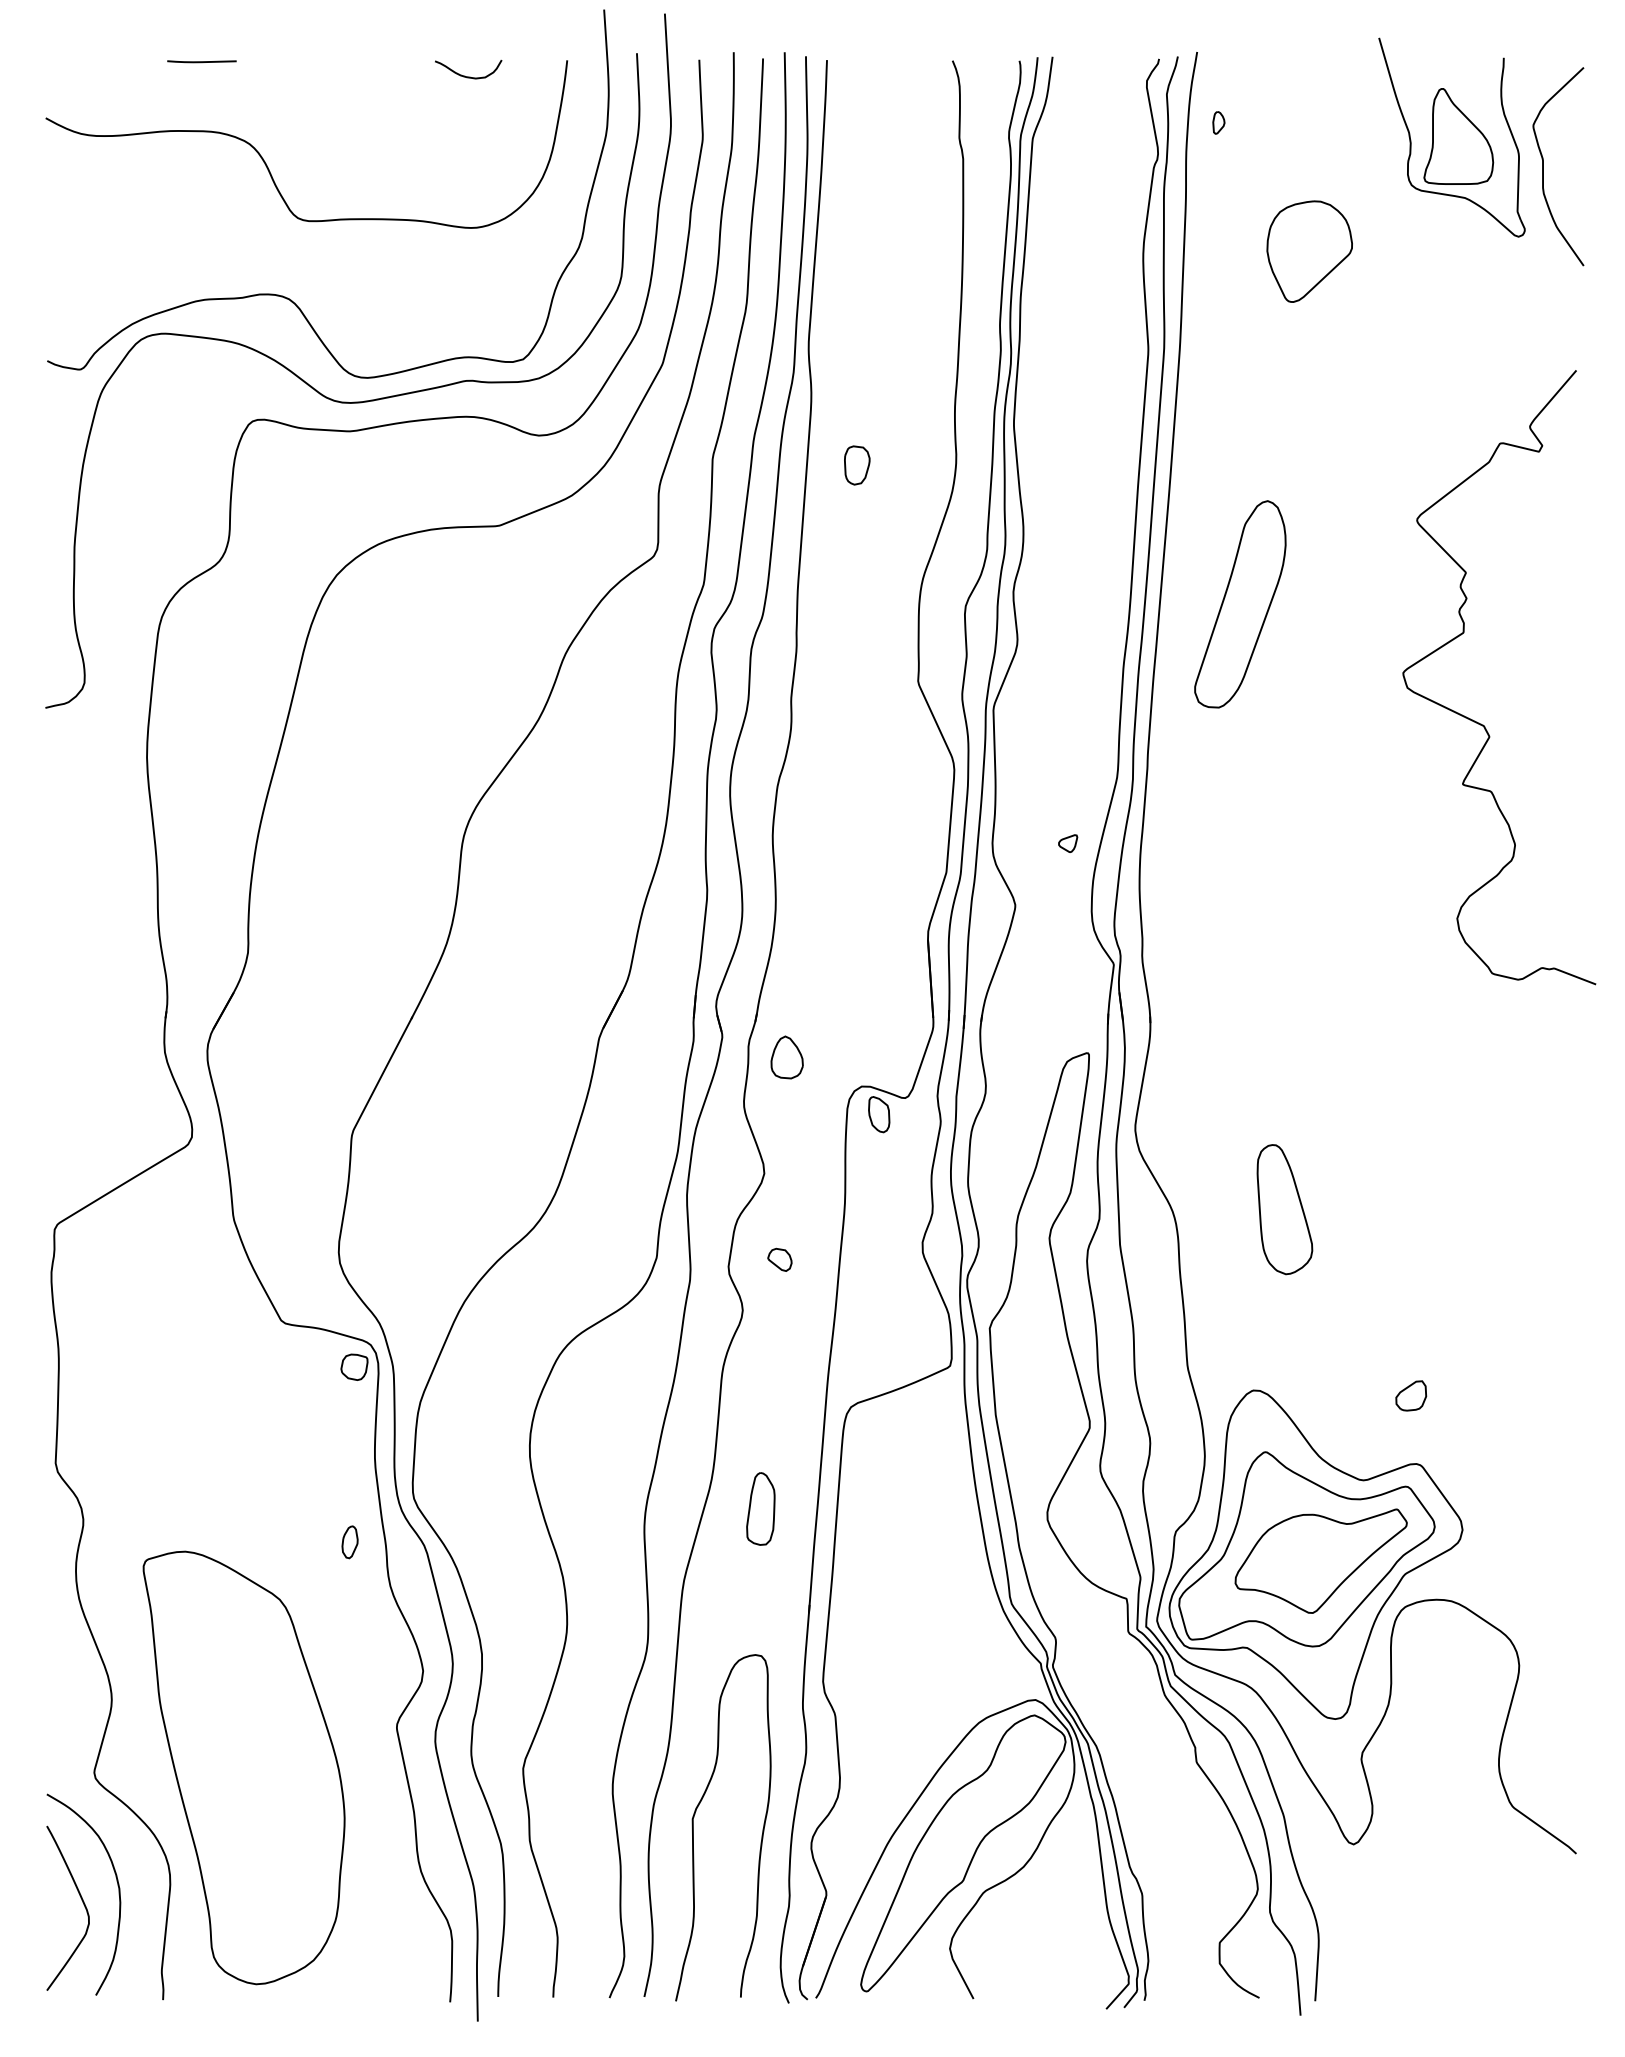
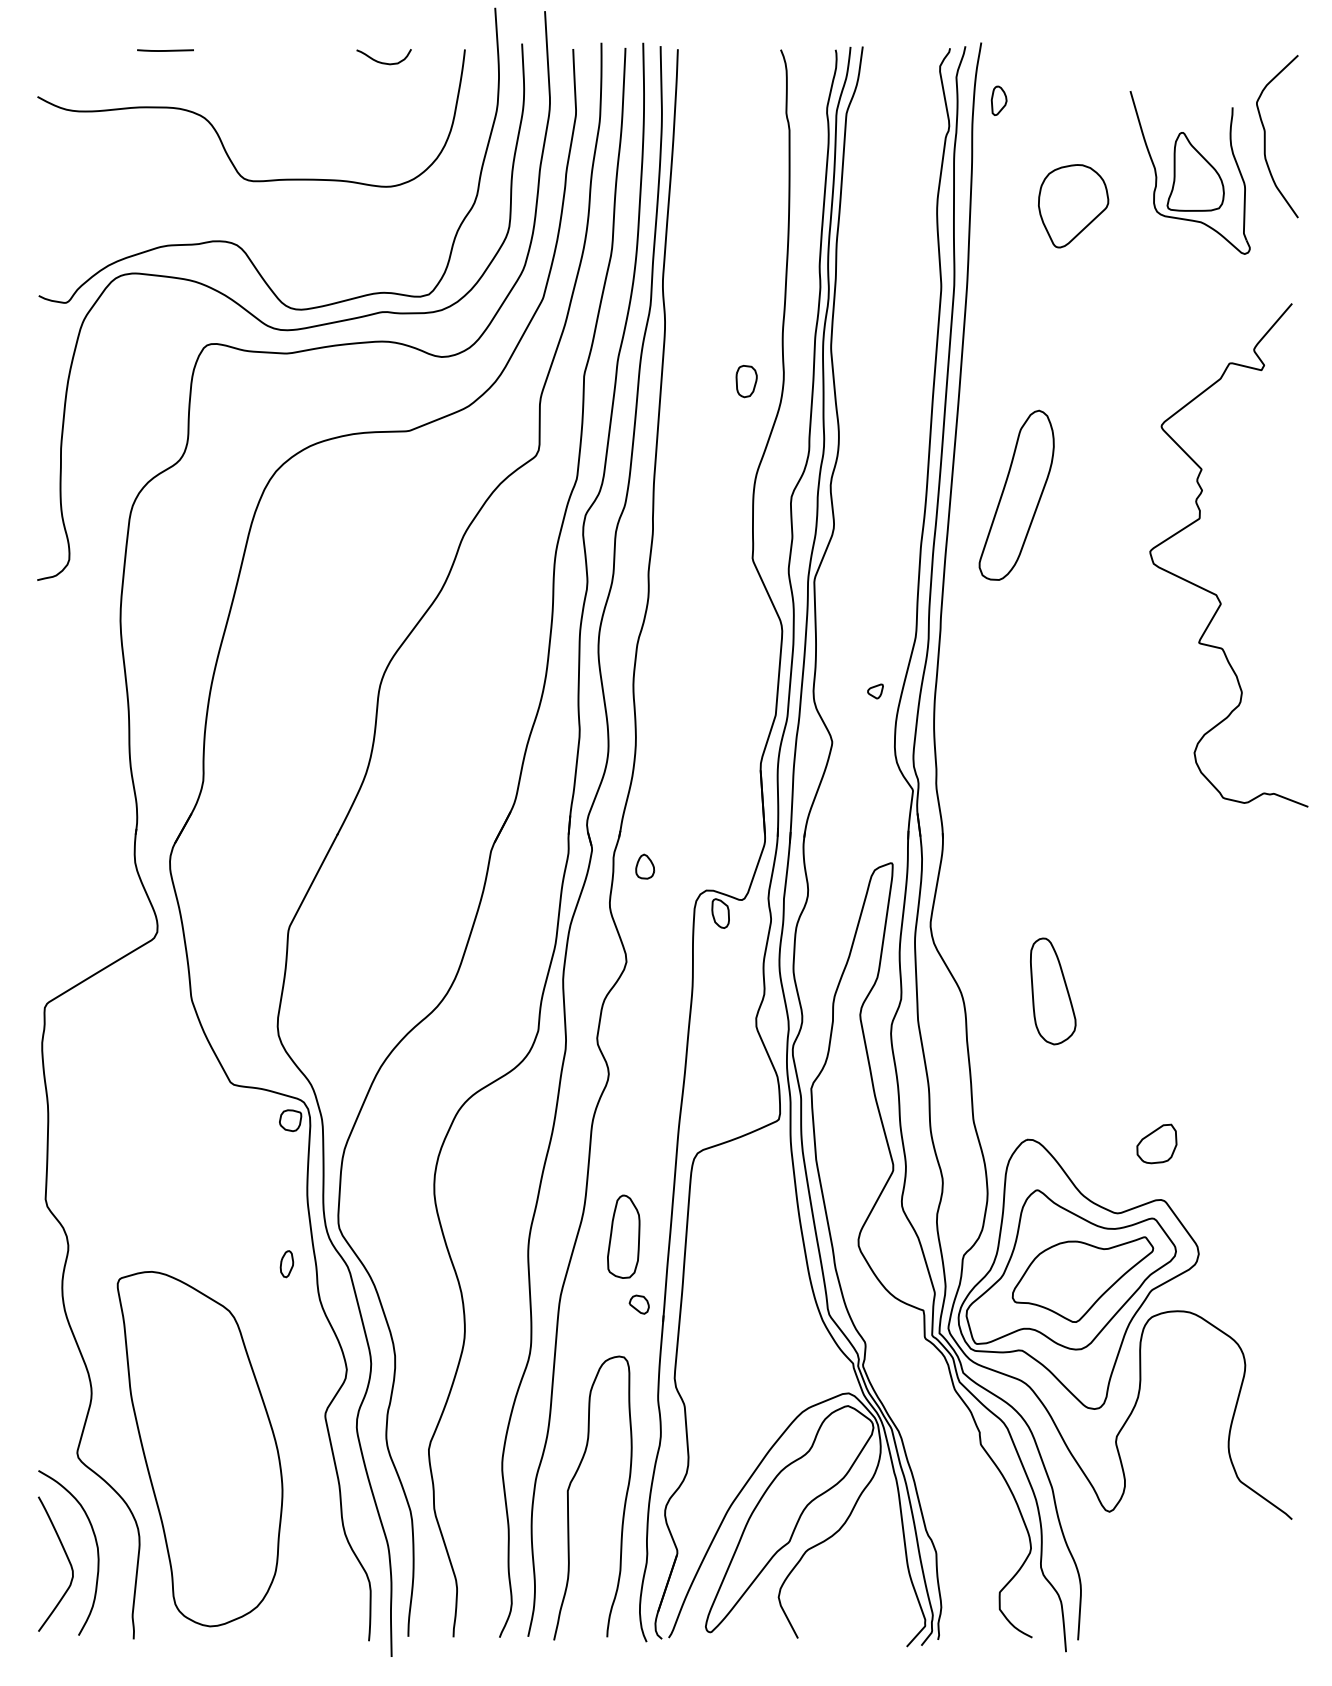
part: (1218, 122) -> (998, 100), size x1.6
part: (1451, 137) -> (1189, 172), moved
part: (857, 465) -> (746, 381), moved
part: (786, 1057) -> (644, 866), size x0.7
part: (778, 1259) -> (638, 1304), moved
part: (1410, 1396) -> (1156, 1144), size x1.6
part: (760, 1508) -> (623, 1236), size x1.4

